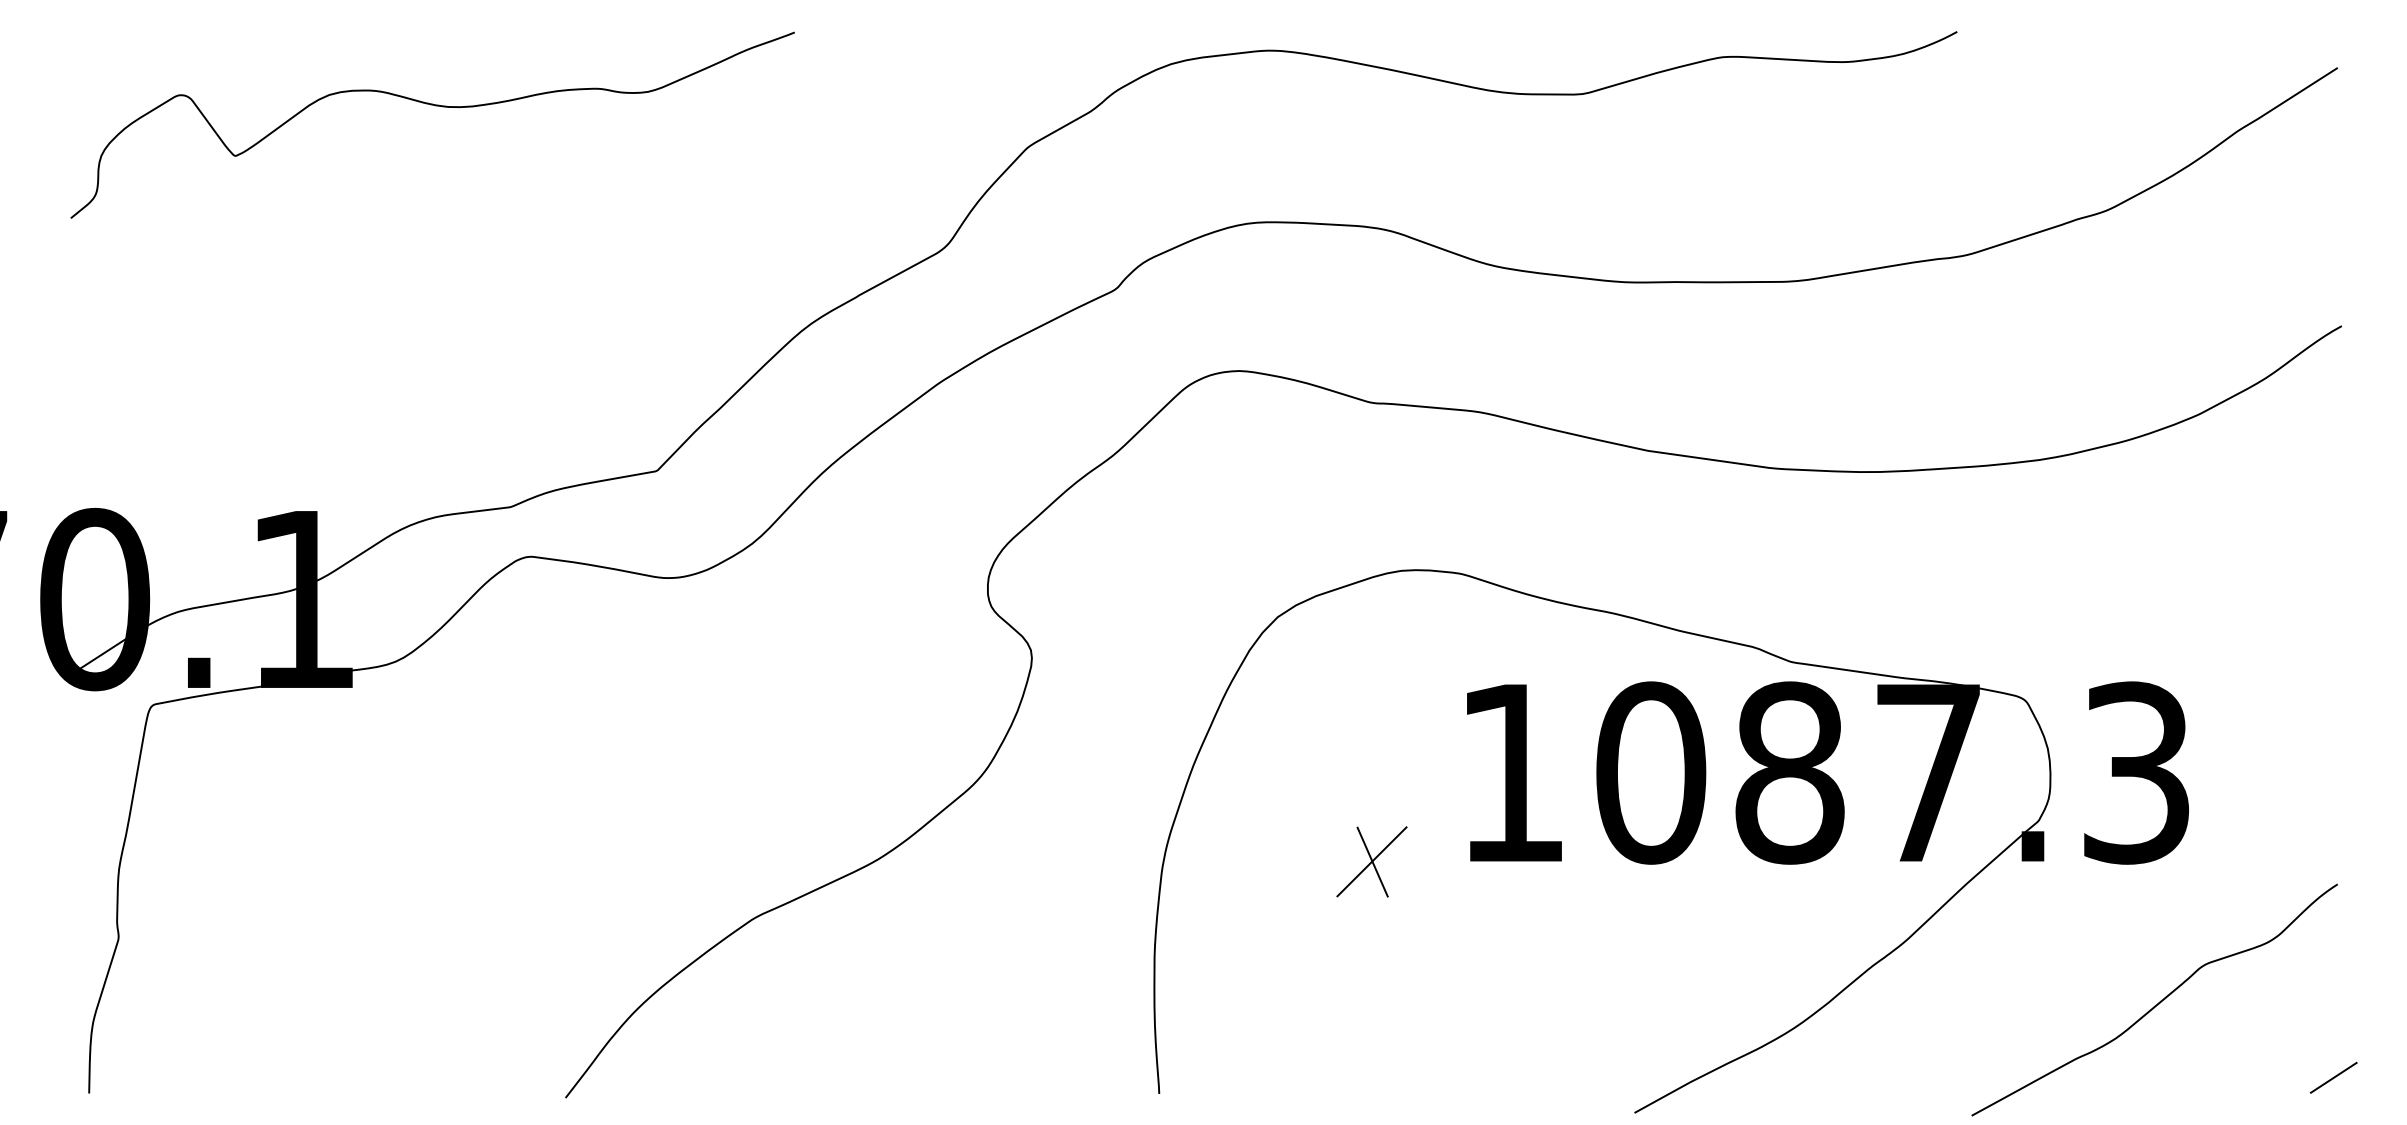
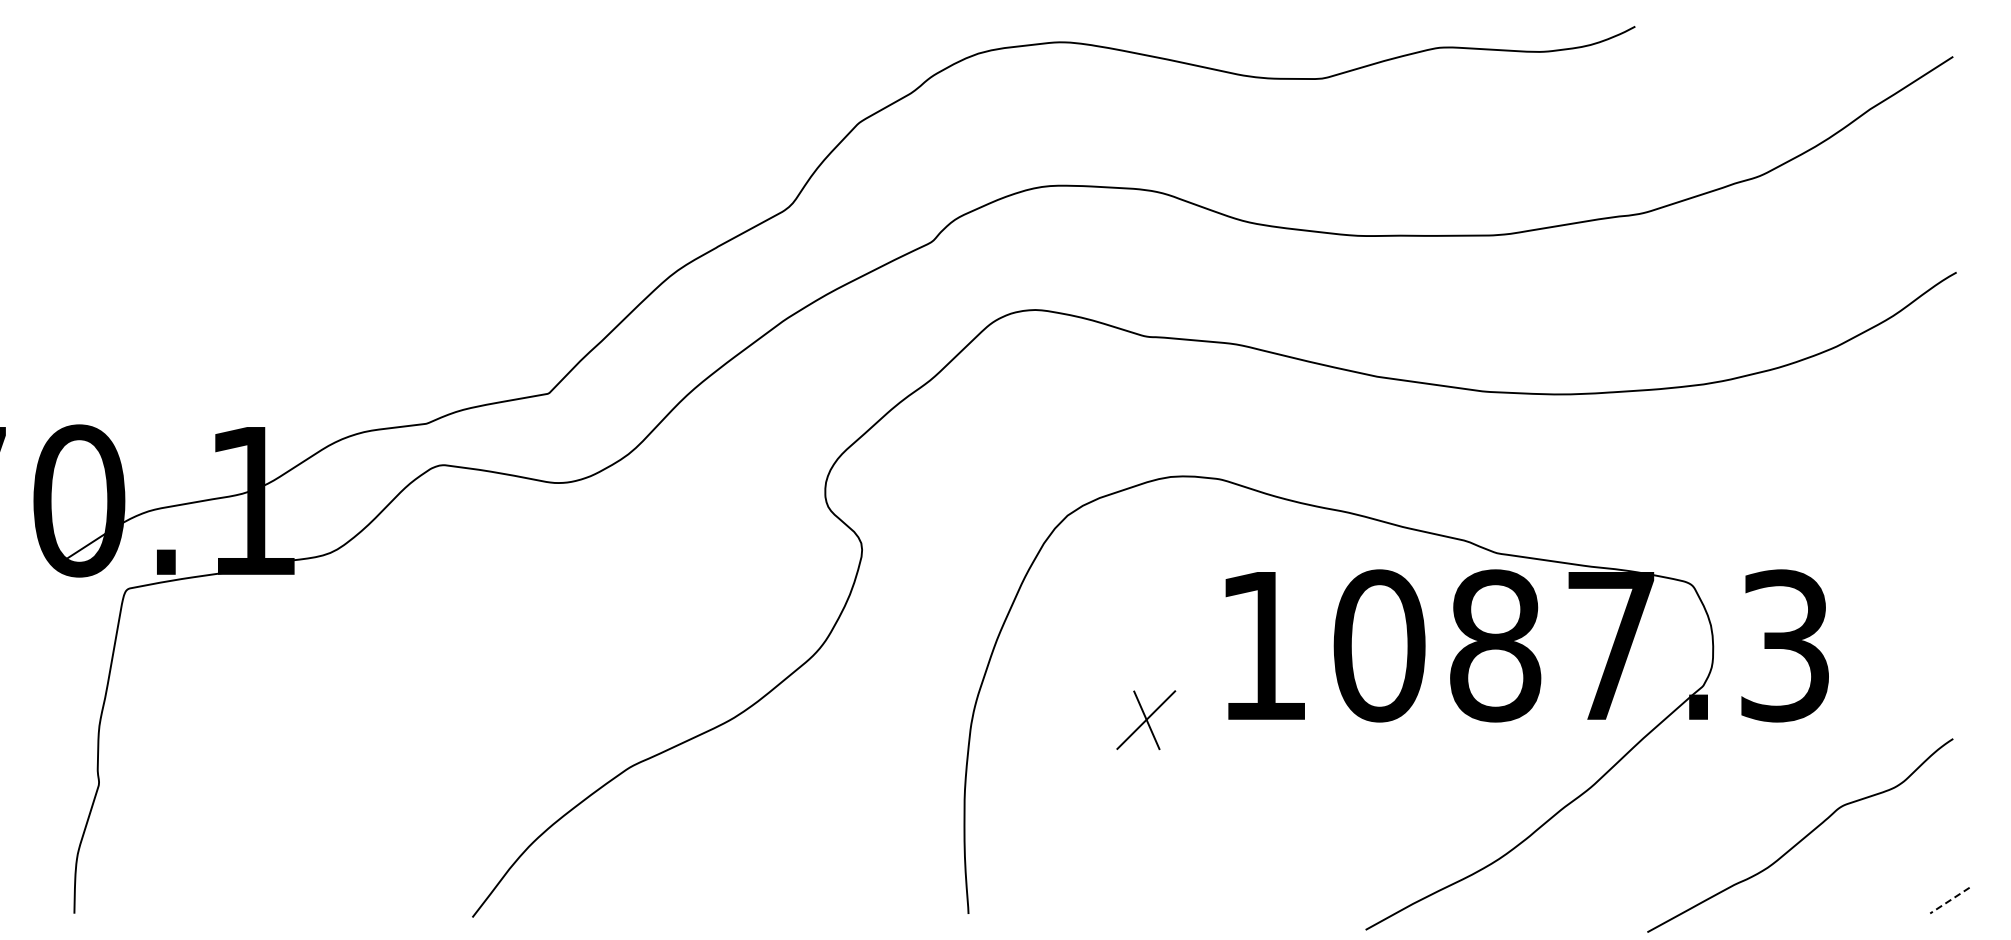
curve: (437, 107) -> (365, 89), removed
line: (2333, 1077) -> (1949, 900), solid -> dashed

